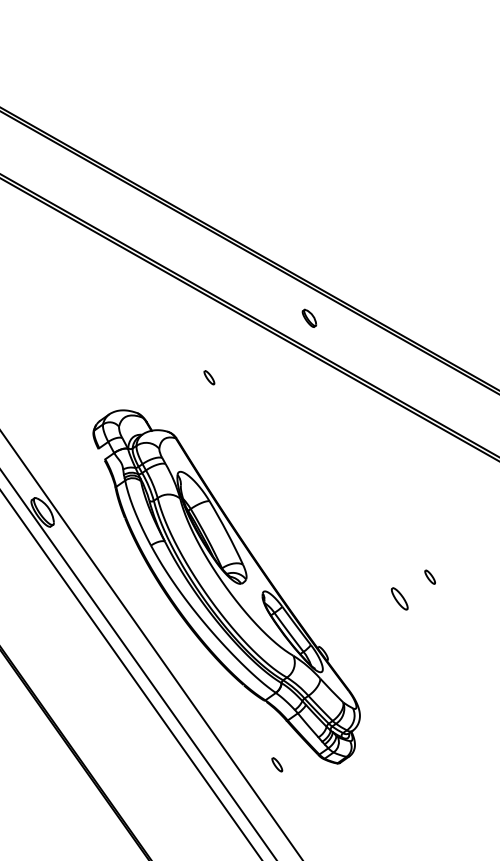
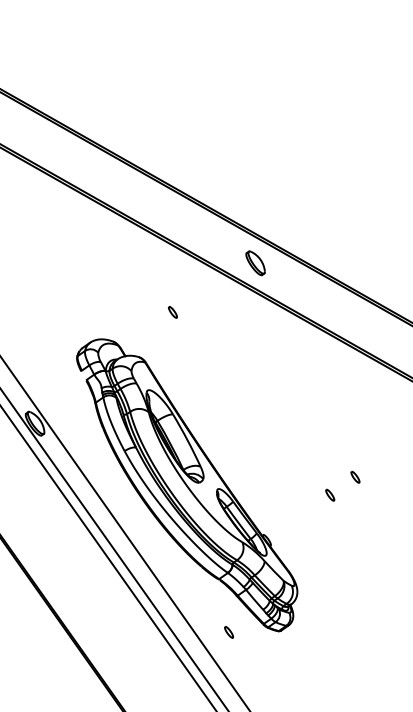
part: (309, 318) -> (255, 263), size x1.67
part: (399, 598) -> (330, 494), size x0.62

